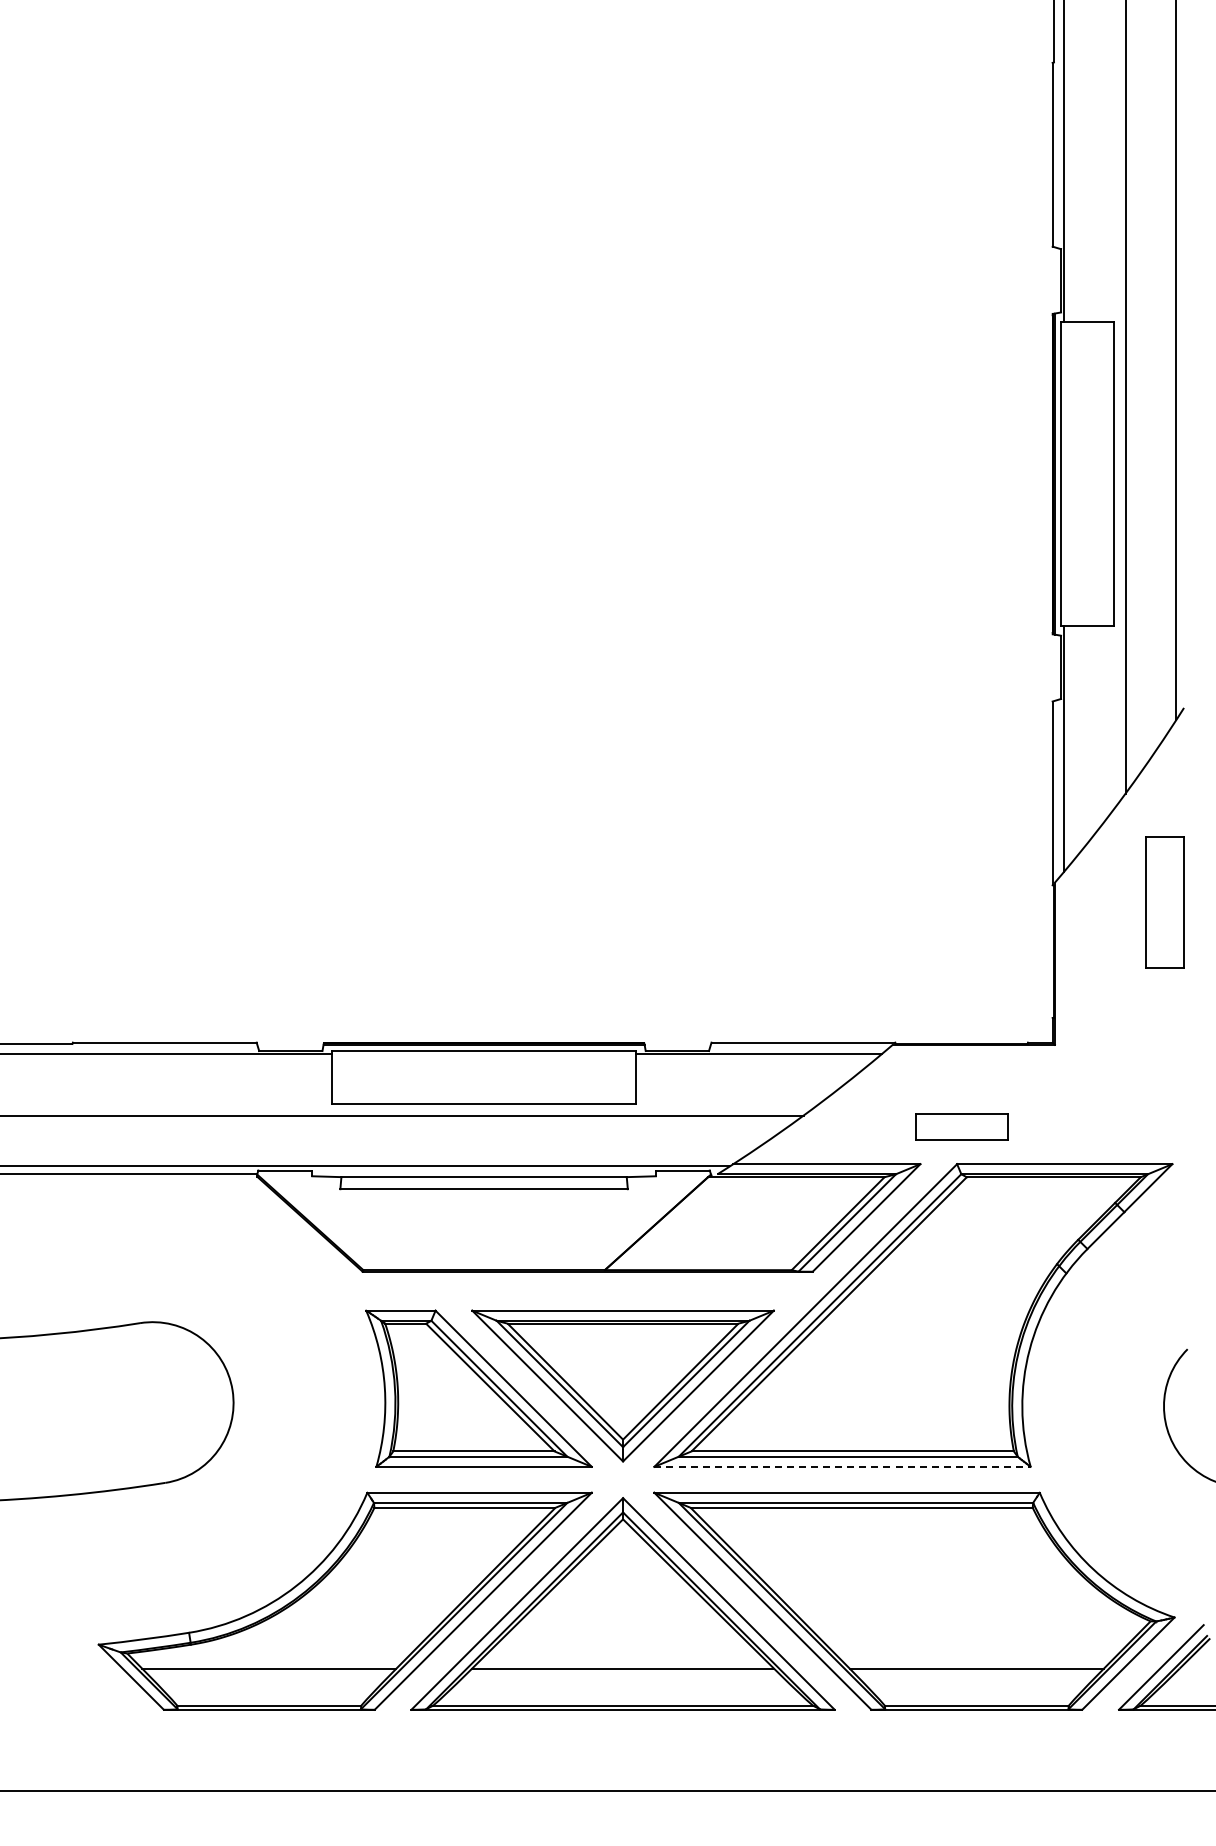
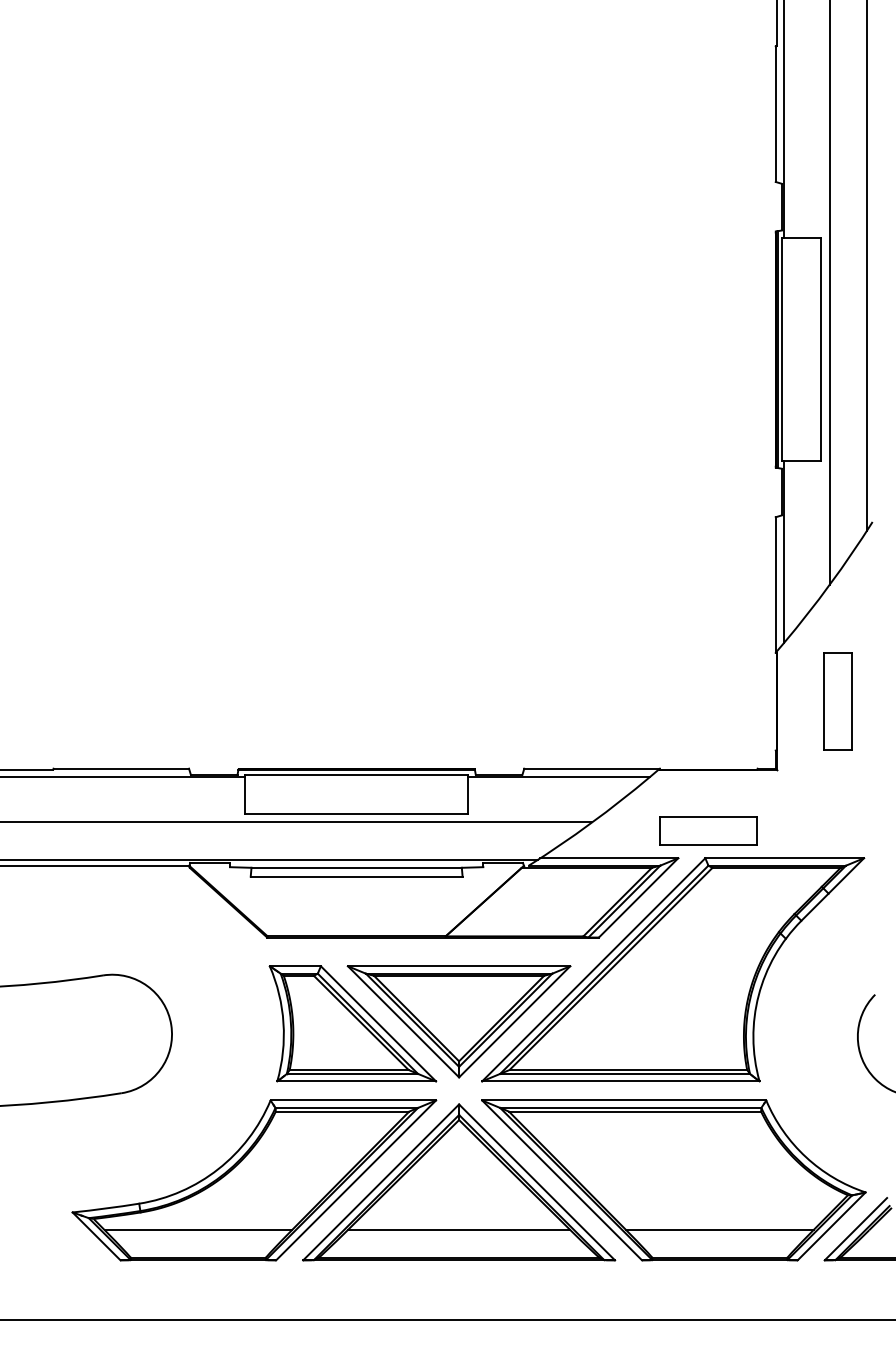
part: (1164, 902) -> (837, 701), moved
part: (961, 1126) -> (708, 830), size x1.43
line: (843, 1466) -> (621, 1081), dashed -> solid

